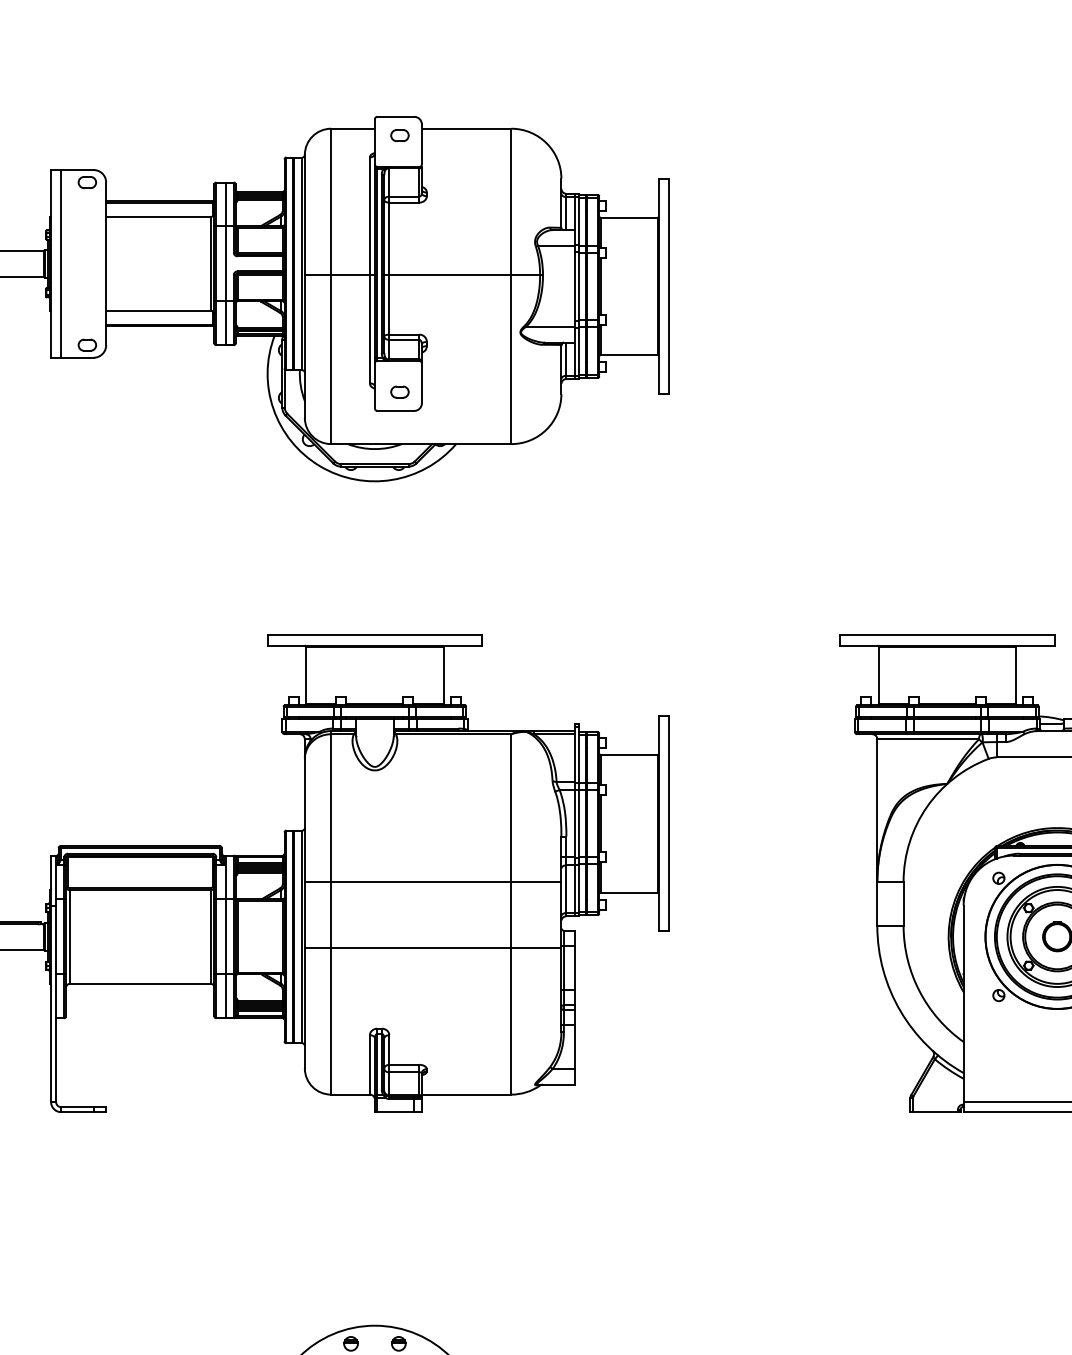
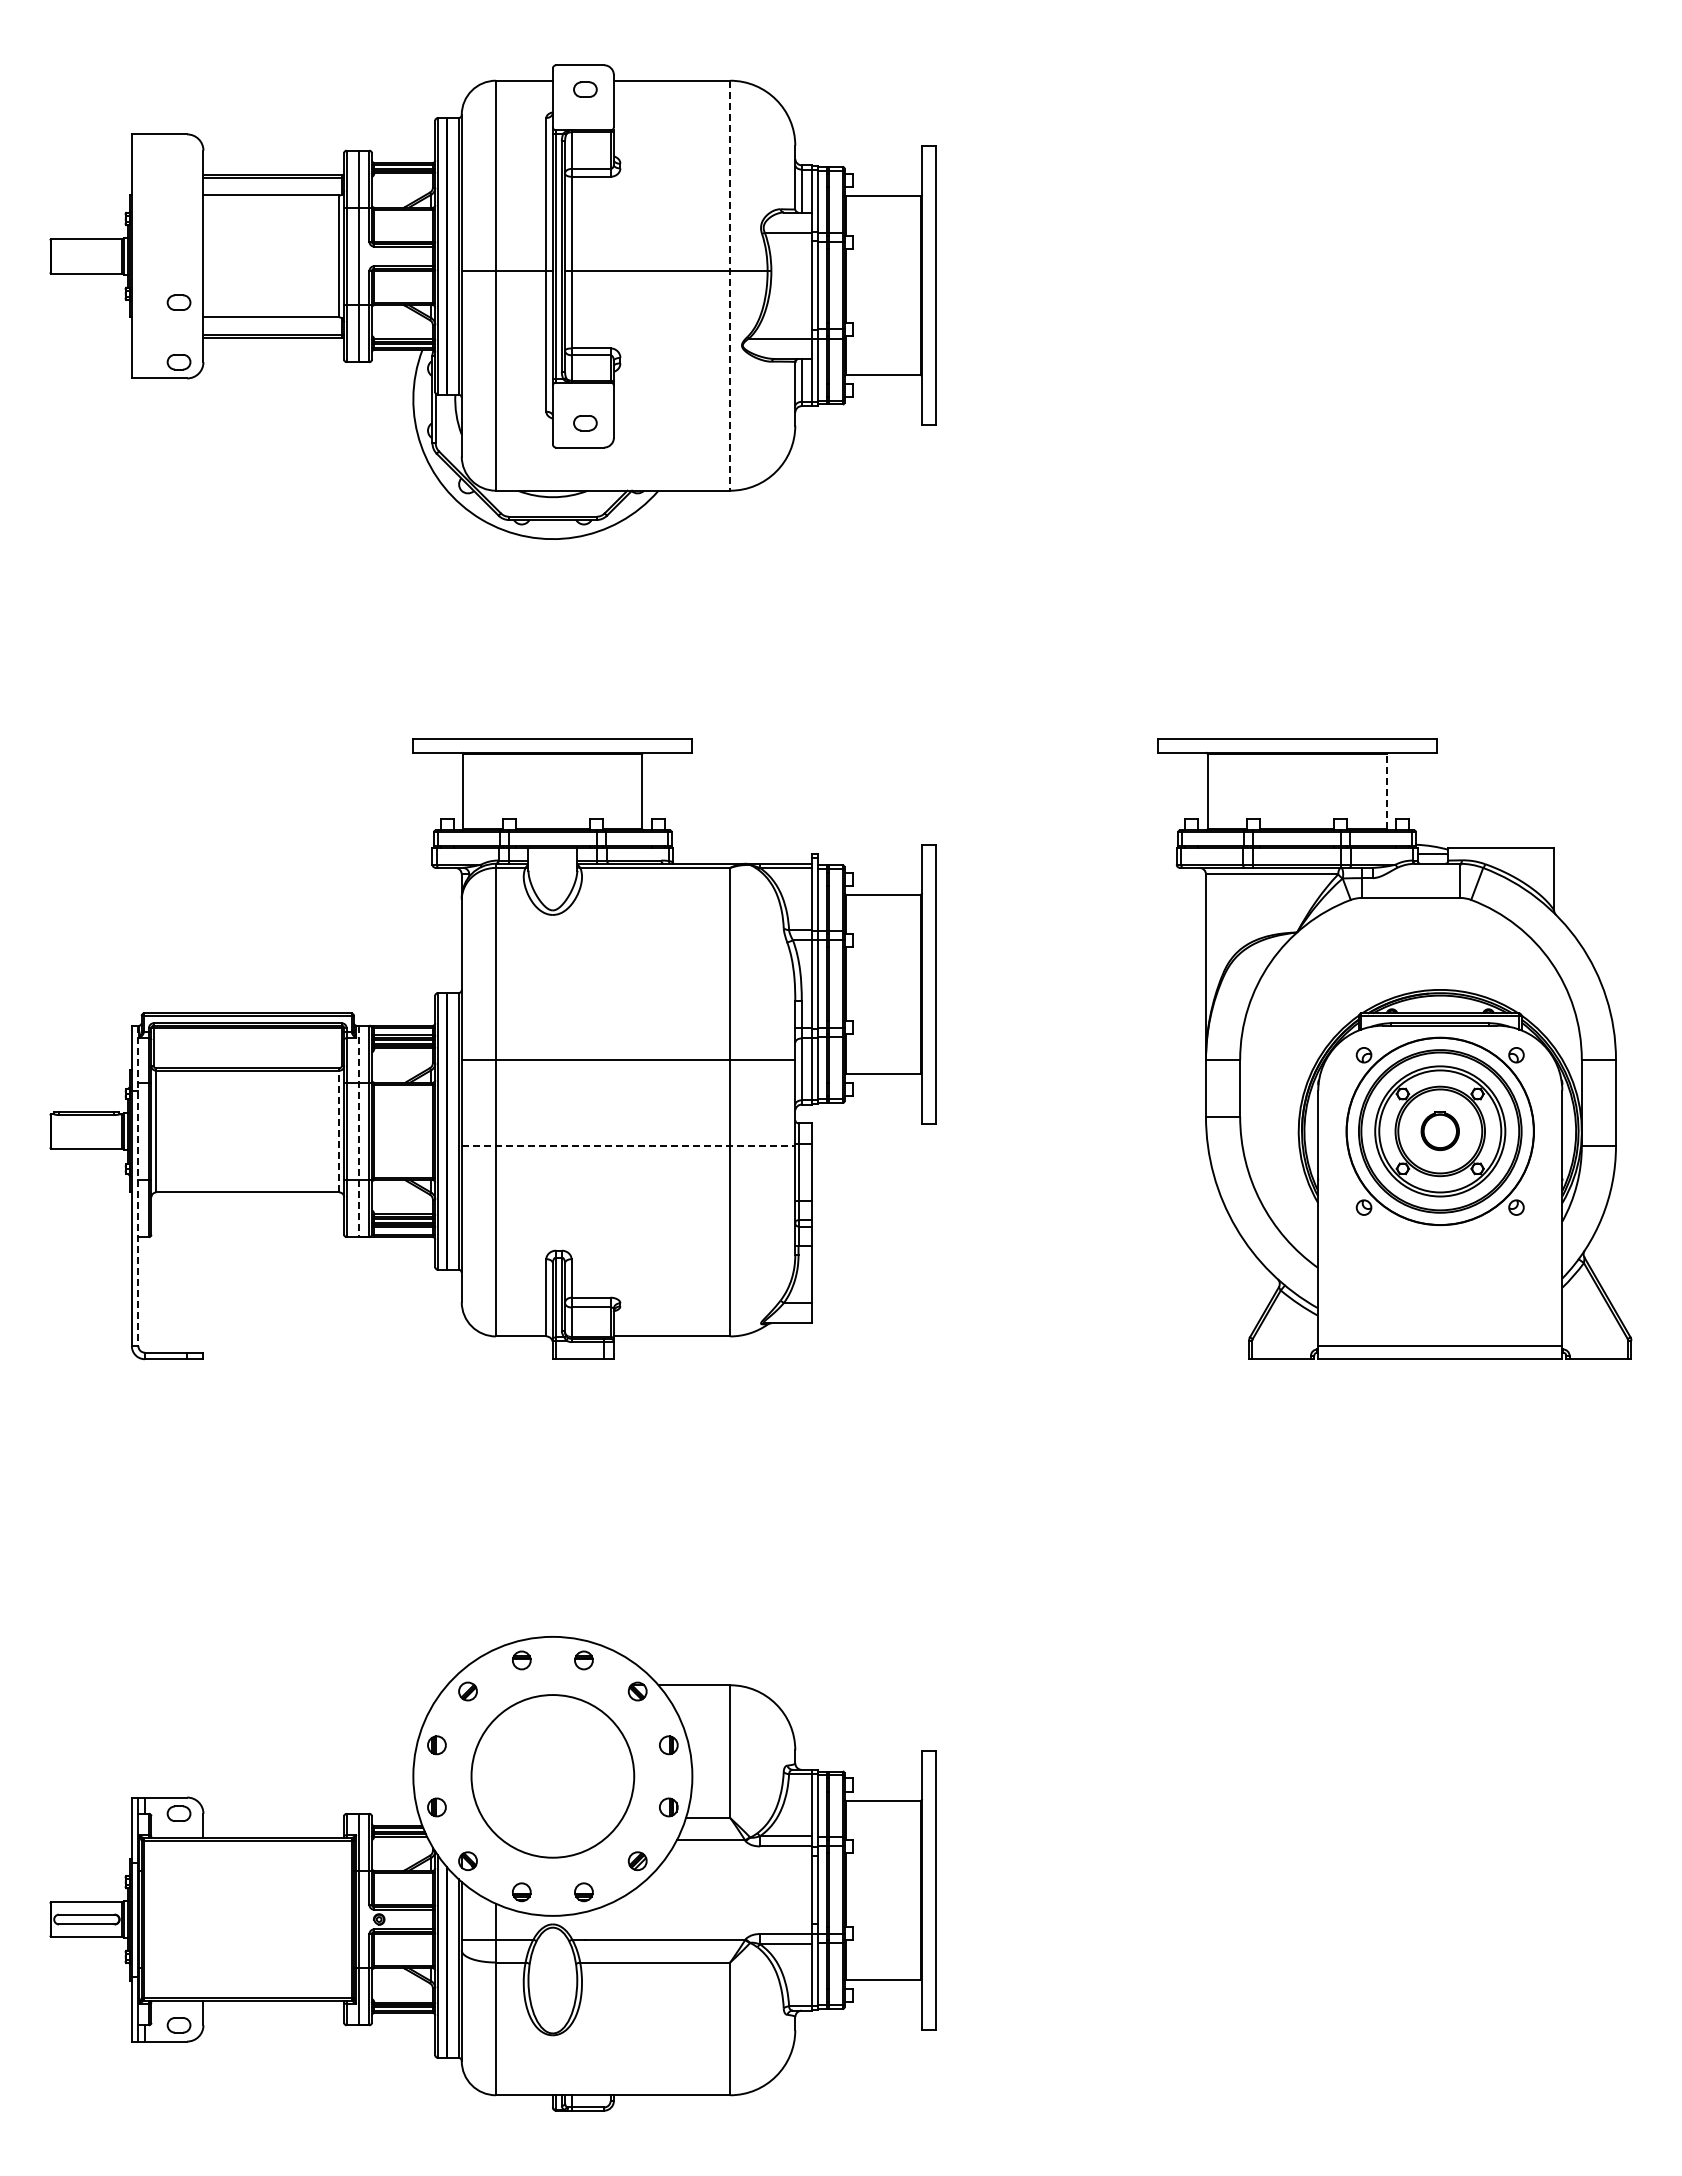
part: (86, 182) -> (178, 302), moved
line: (60, 263) -> (144, 256), removed
line: (511, 287) -> (730, 286), solid -> dashed
line: (1016, 675) -> (1386, 791), solid -> dashed
line: (210, 935) -> (339, 1129), solid -> dashed
line: (225, 936) -> (358, 1131), solid -> dashed
line: (433, 948) -> (628, 1146), solid -> dashed
line: (56, 979) -> (138, 1186), solid -> dashed

